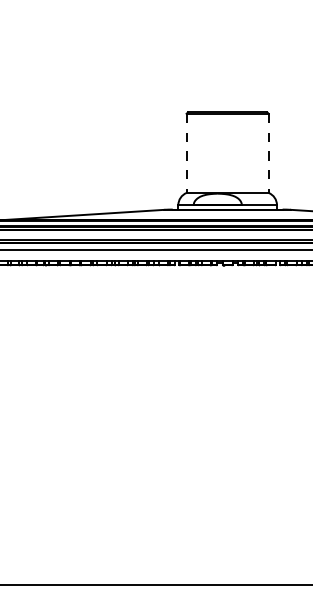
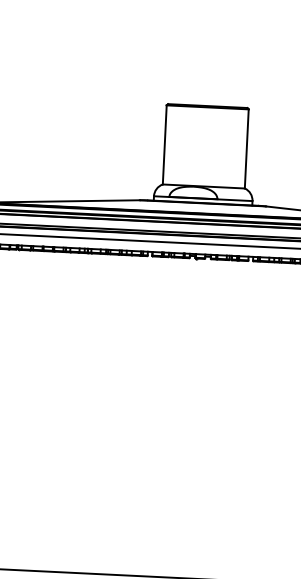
line: (186, 153) -> (164, 145), dashed -> solid
line: (268, 153) -> (246, 149), dashed -> solid

